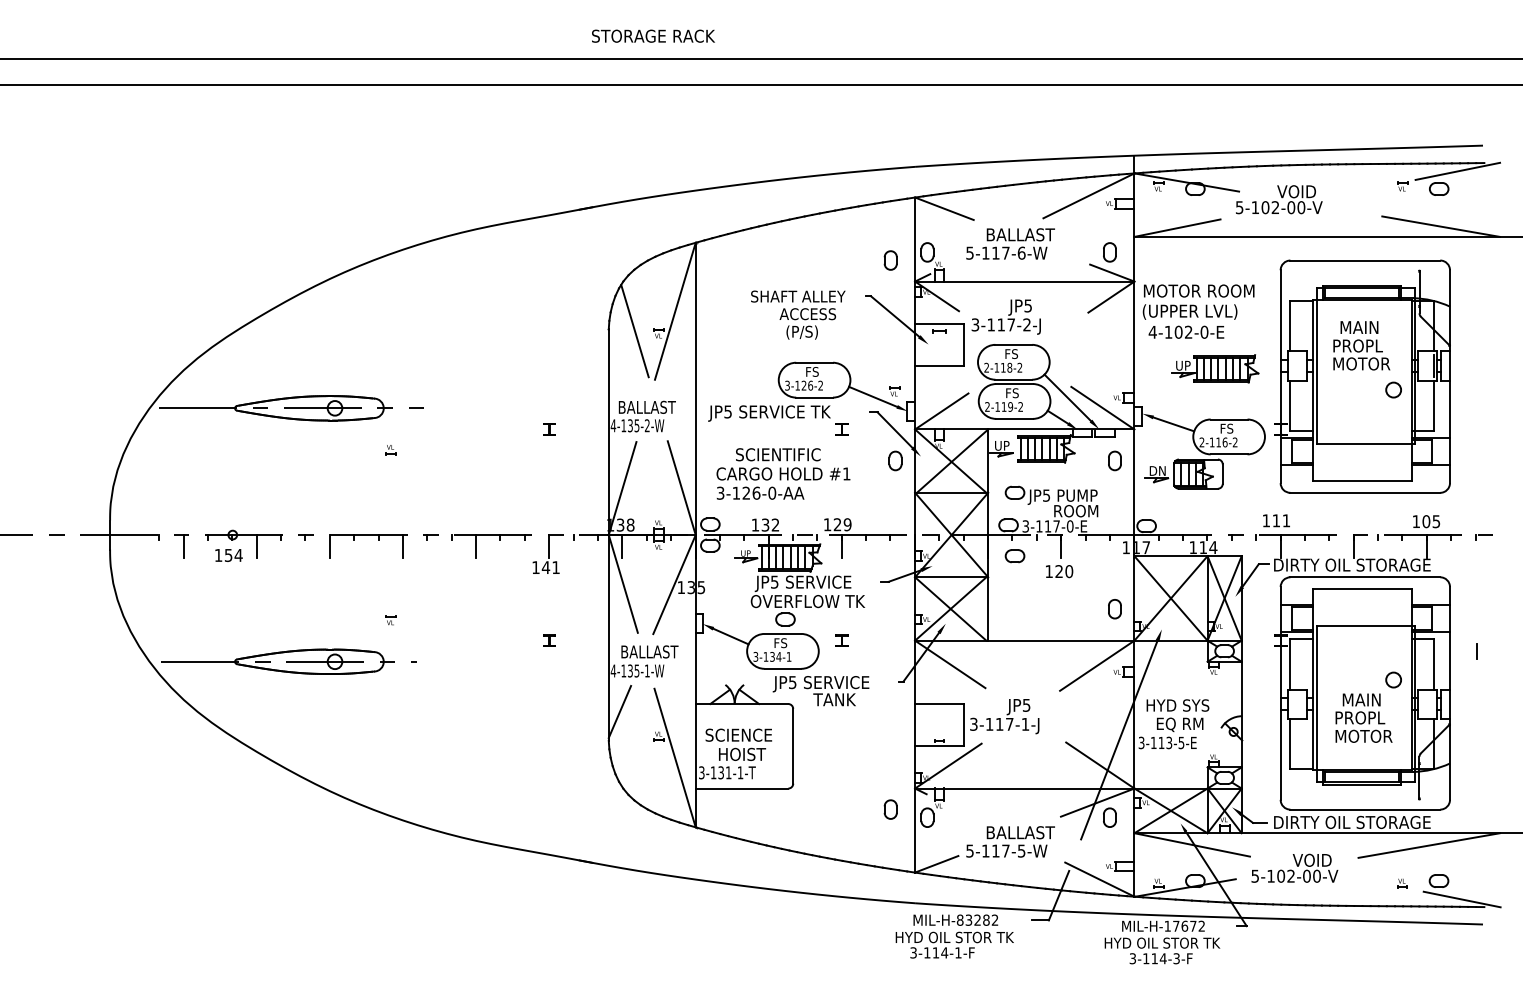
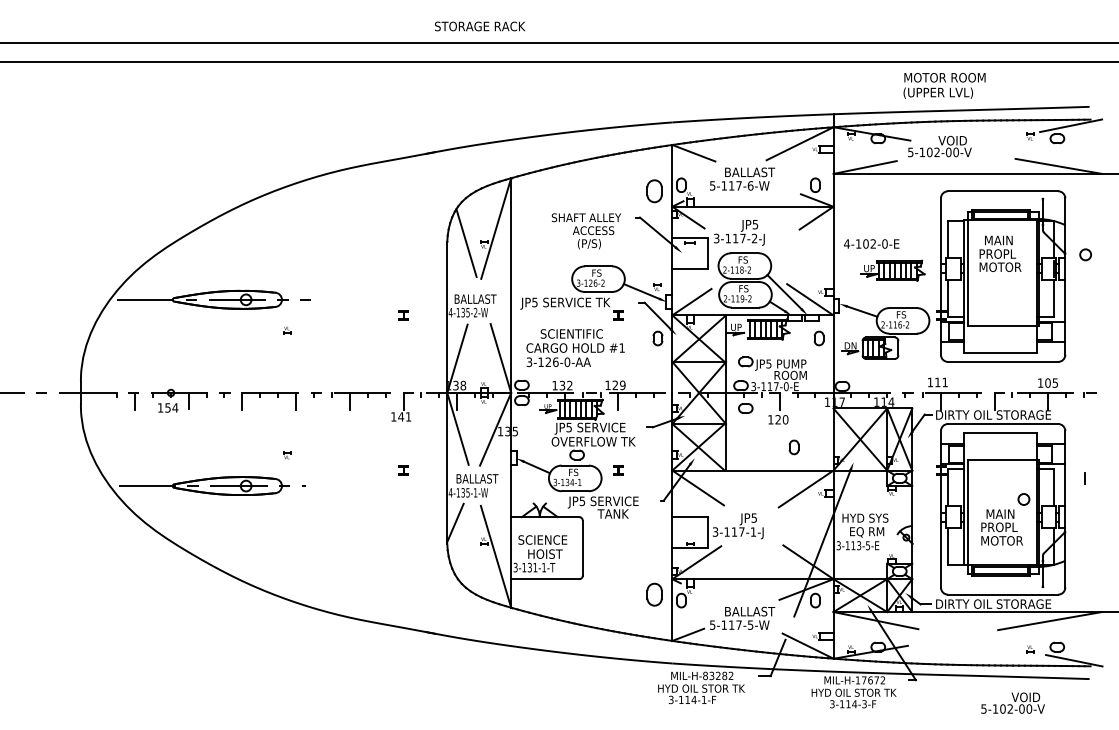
part: (890, 260) -> (654, 191), size x1.6
text: (1198, 301) -> (944, 85), moved
part: (1393, 389) -> (1085, 254), moved
part: (1114, 609) -> (793, 447), moved
part: (890, 809) -> (654, 594), size x1.6
text: (1294, 867) -> (1012, 702), moved

